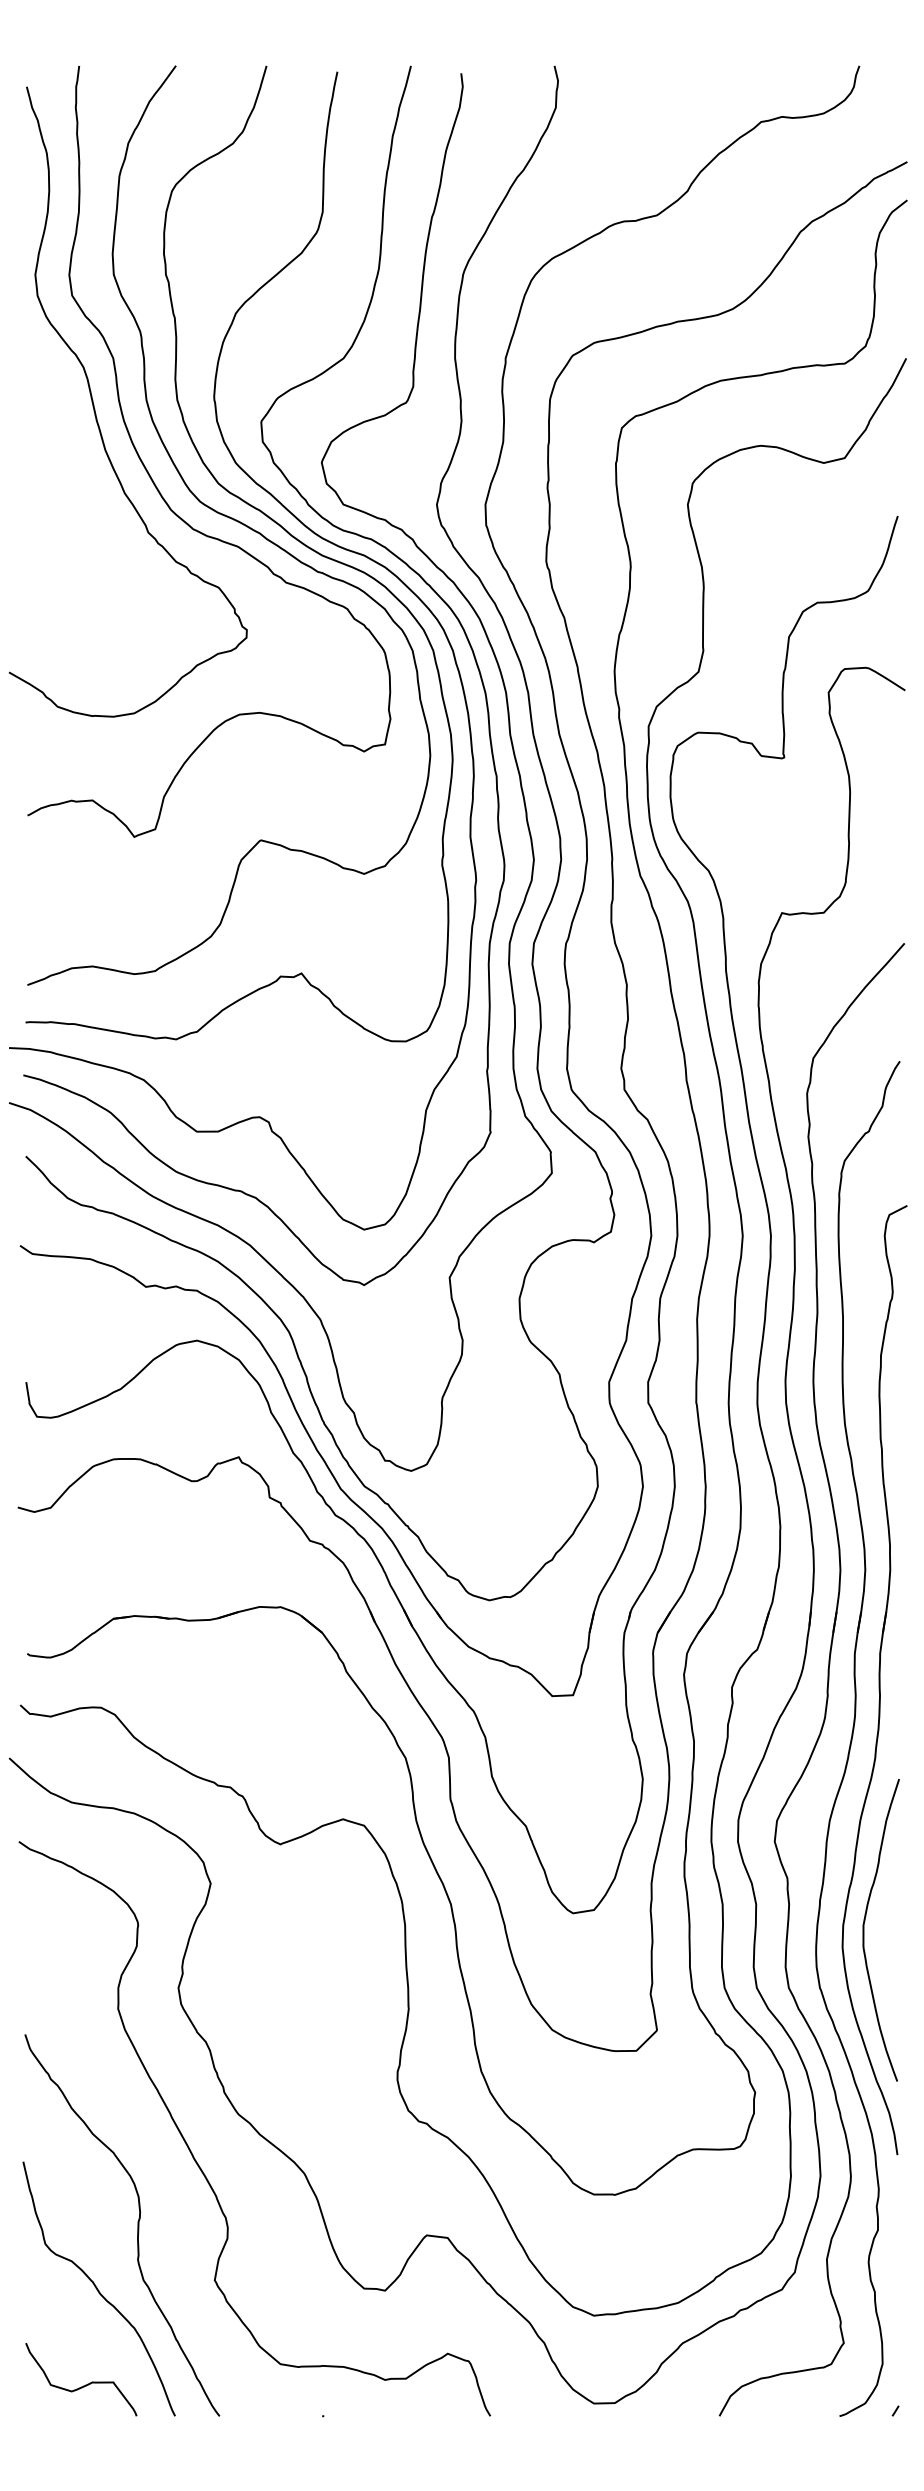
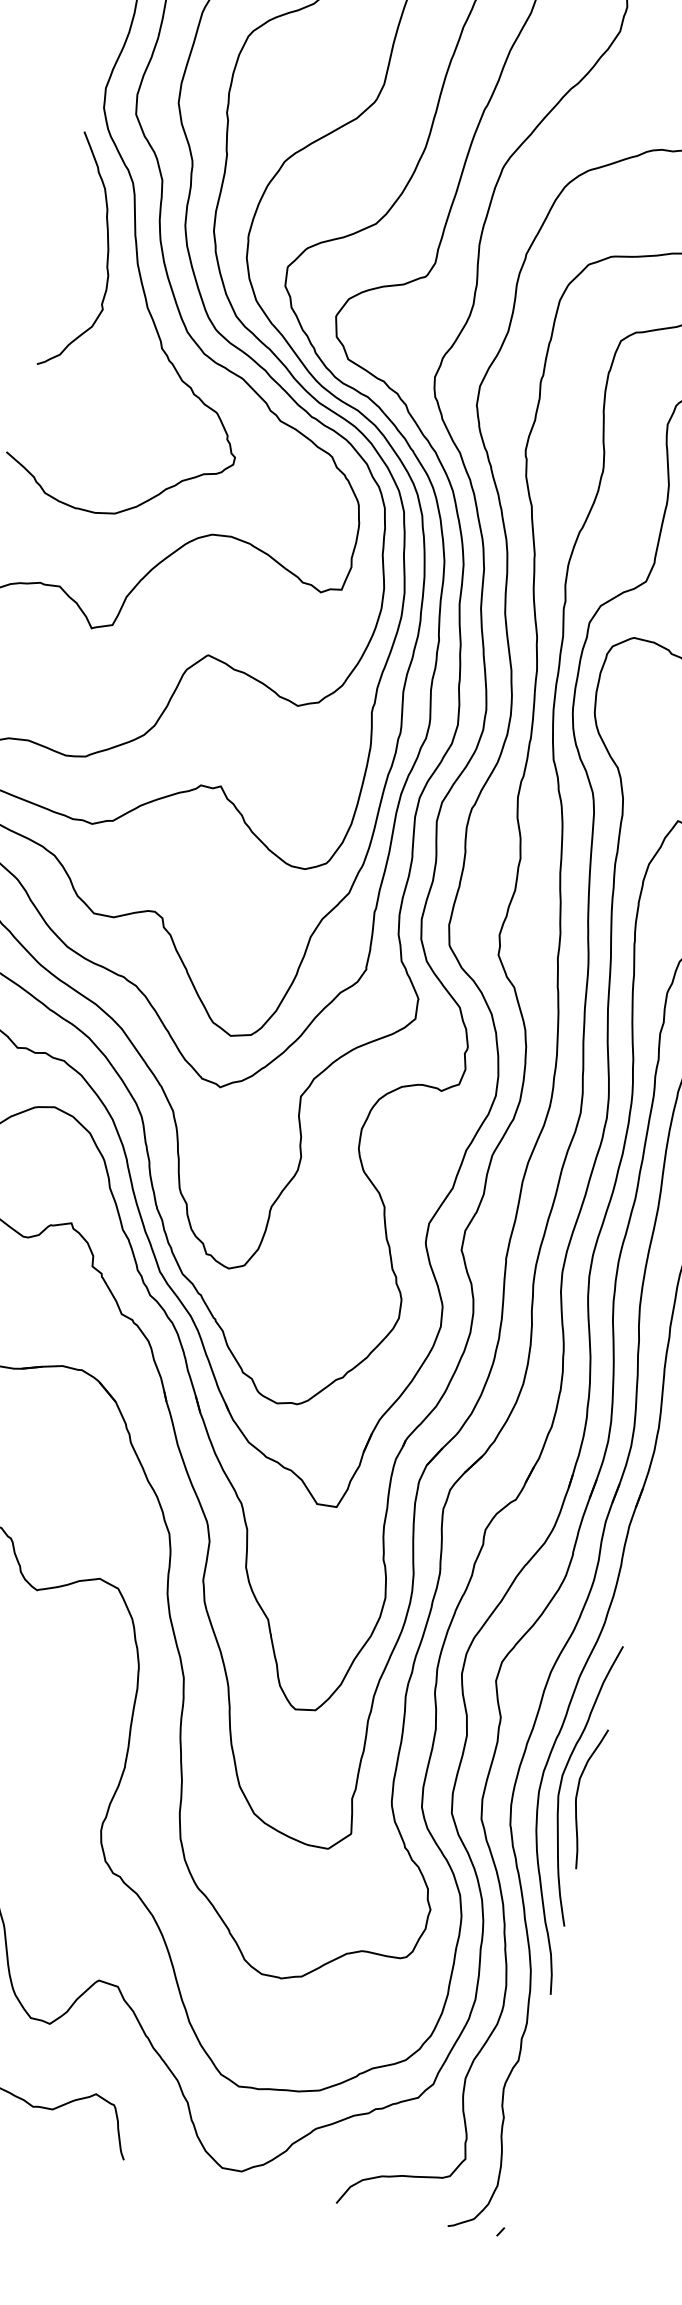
curve: (71, 447) -> (106, 255), added
curve: (883, 1943) -> (577, 1795), added

